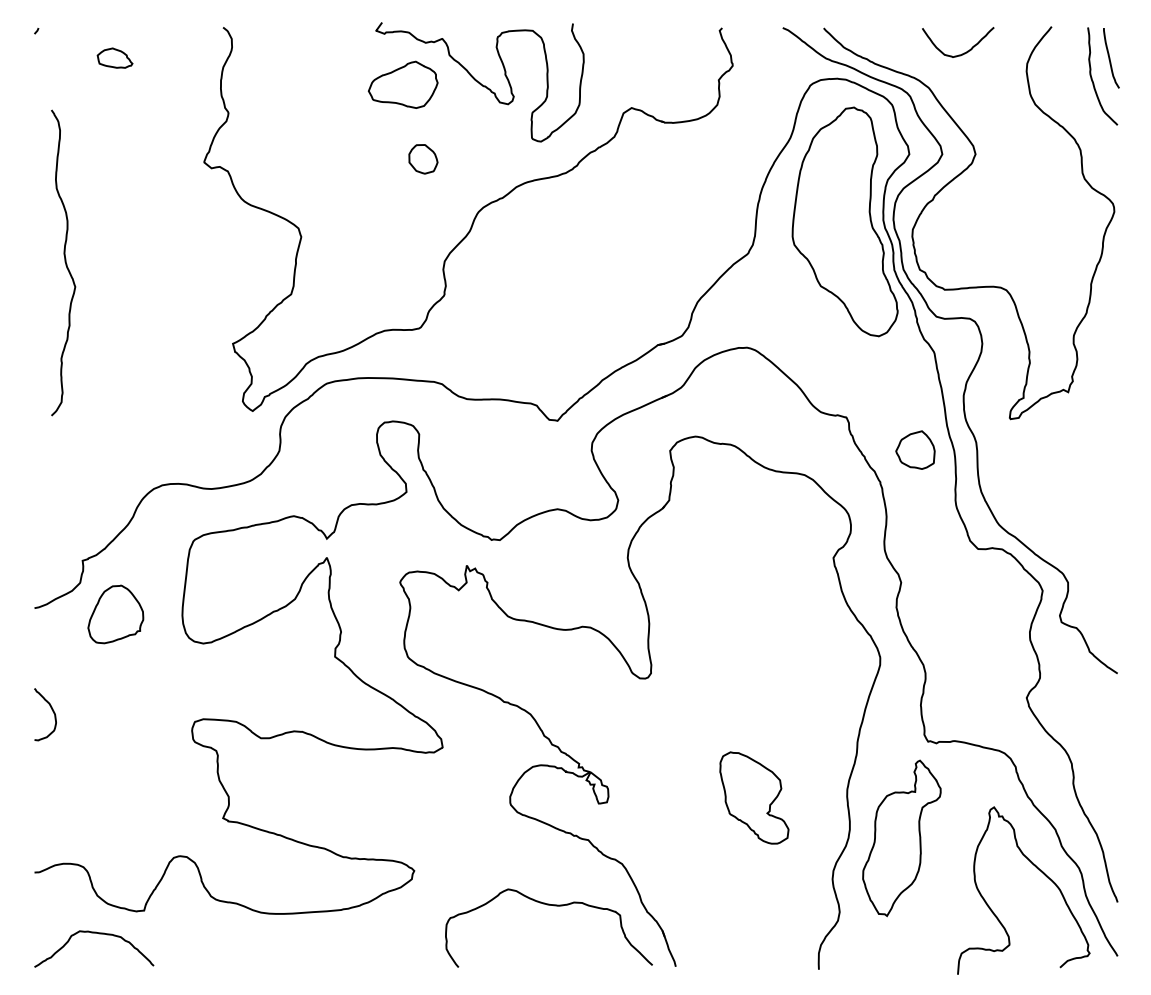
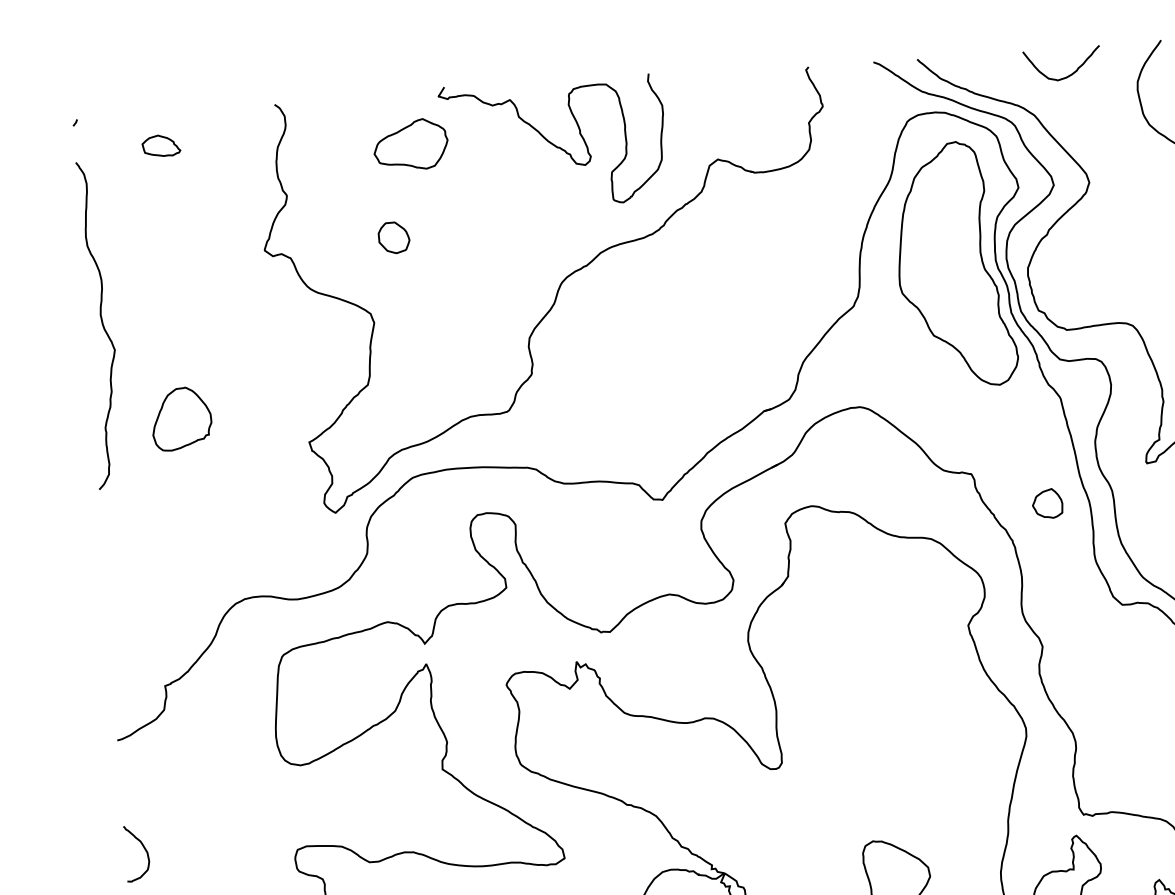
part: (402, 84) -> (410, 144), moved
part: (423, 159) -> (394, 238), moved
curve: (64, 262) -> (101, 324), moved
part: (914, 449) -> (1046, 503), size x0.71
part: (115, 614) -> (181, 418), moved

